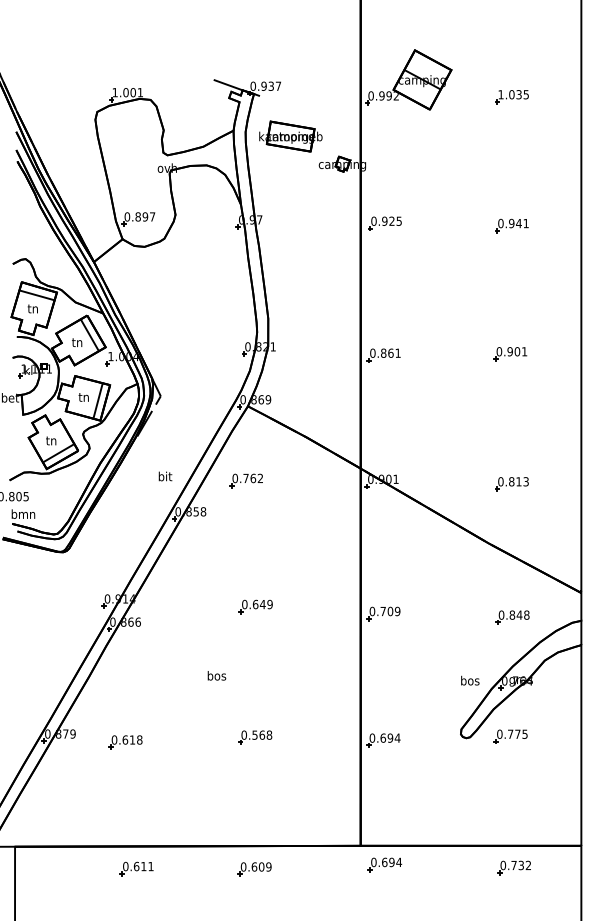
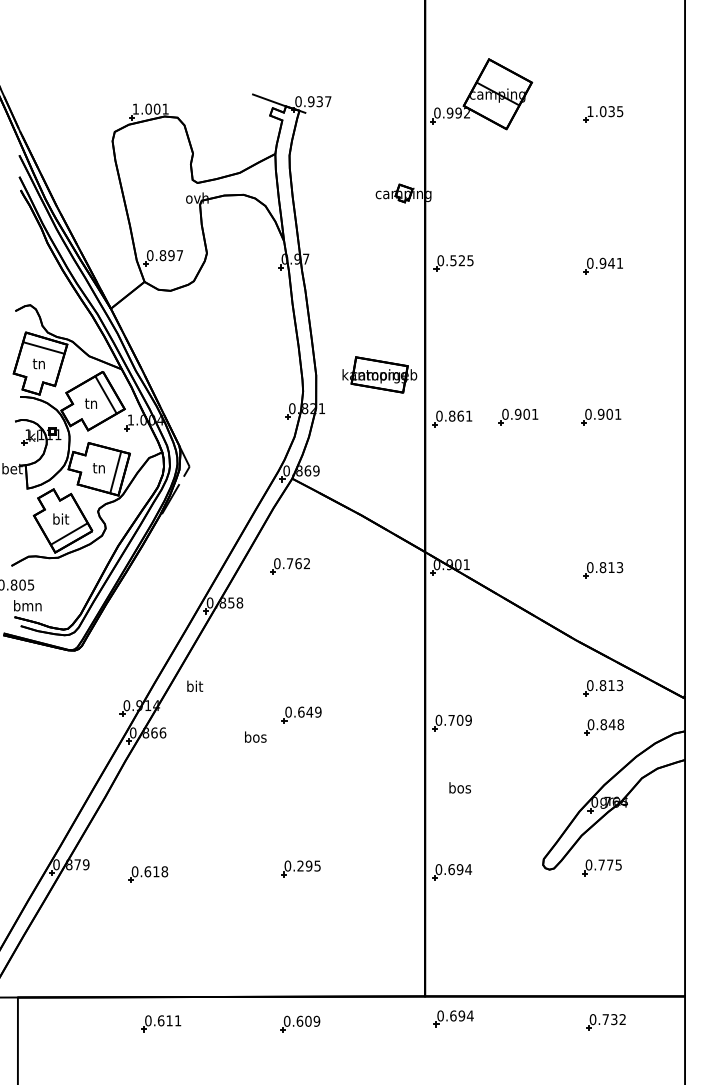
part: (290, 136) -> (379, 374), moved
text: (384, 221) -> (453, 260), 0.925 -> 0.525
part: (439, 353) -> (518, 416), added
text: (52, 440) -> (61, 518), tn -> bit
text: (165, 475) -> (195, 685), moved
part: (512, 584) -> (603, 688), added
text: (216, 675) -> (255, 736), moved
text: (469, 680) -> (459, 787), moved
text: (261, 734) -> (308, 865), 0.568 -> 0.295

